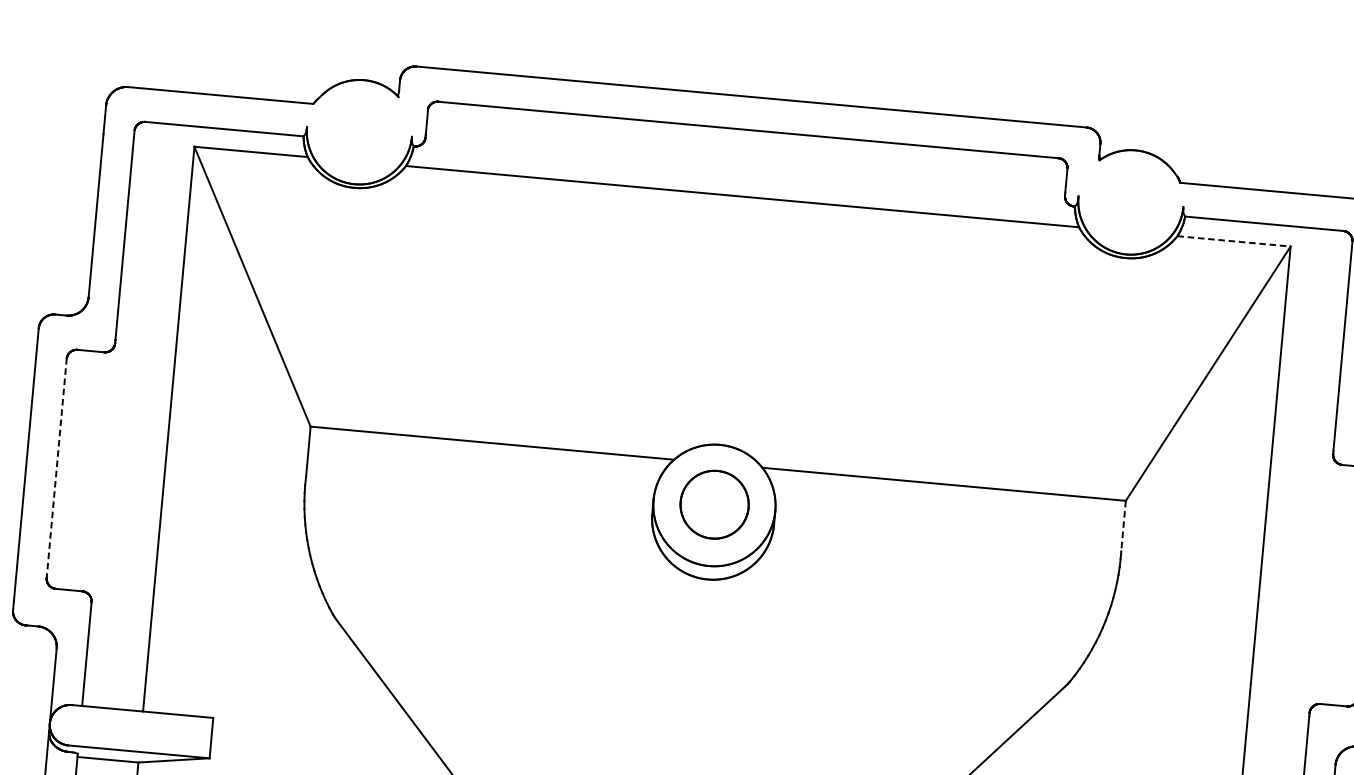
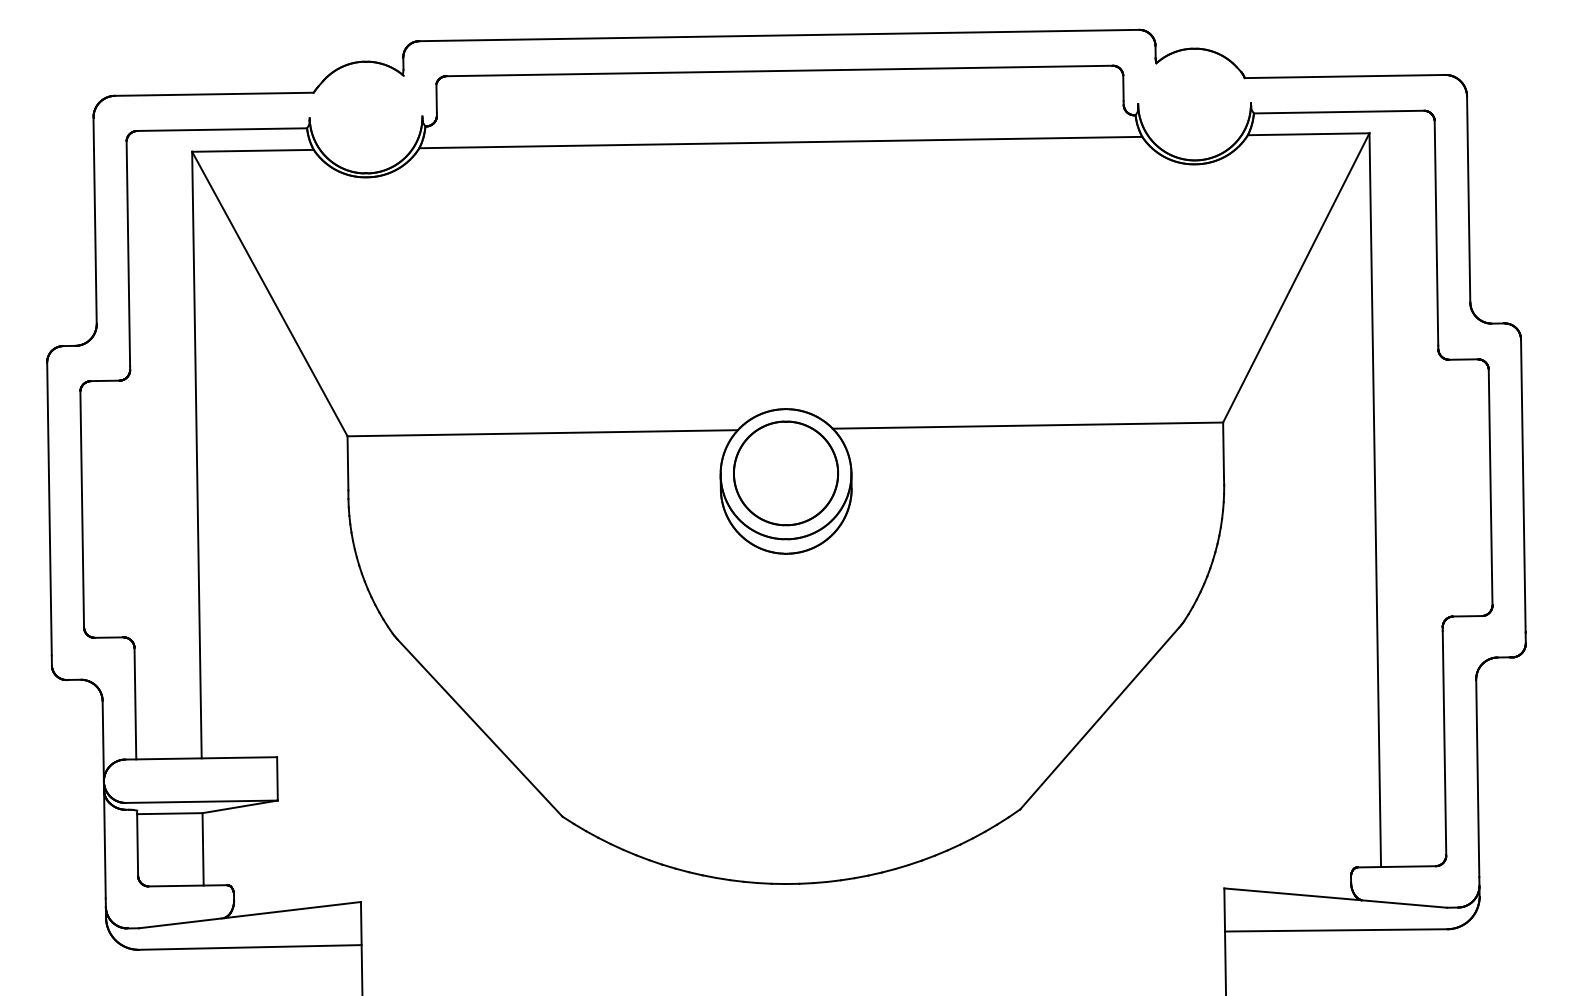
line: (1233, 241) -> (1308, 134), dashed -> solid
line: (56, 468) -> (82, 509), dashed -> solid
part: (714, 504) -> (786, 473), size x1.43
line: (1123, 526) -> (1223, 450), dashed -> solid

